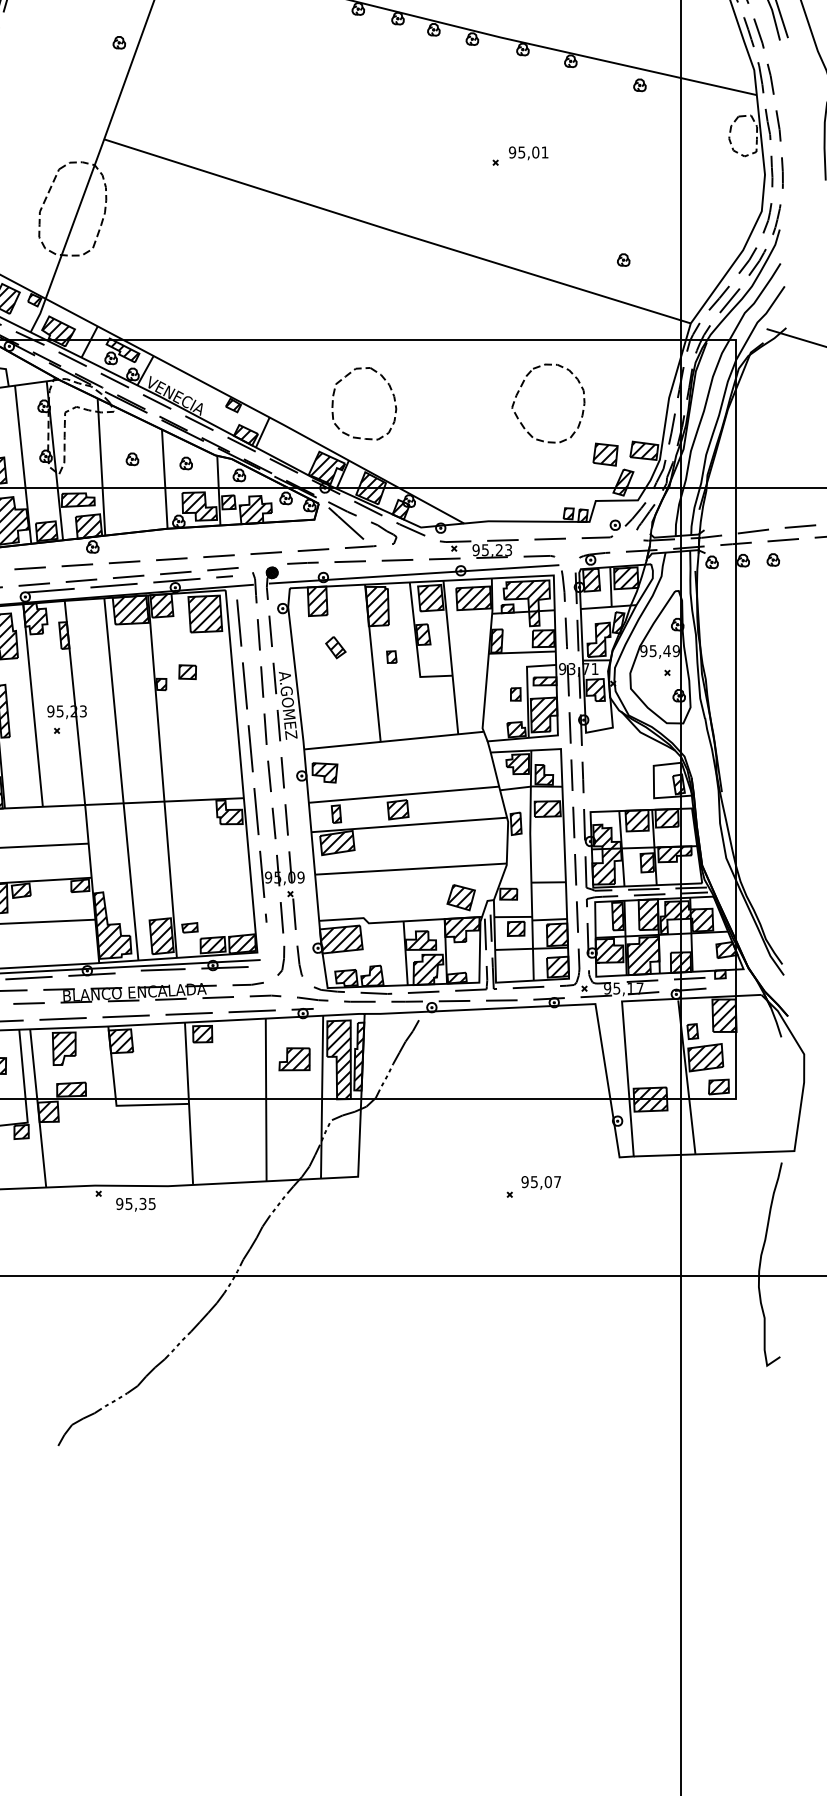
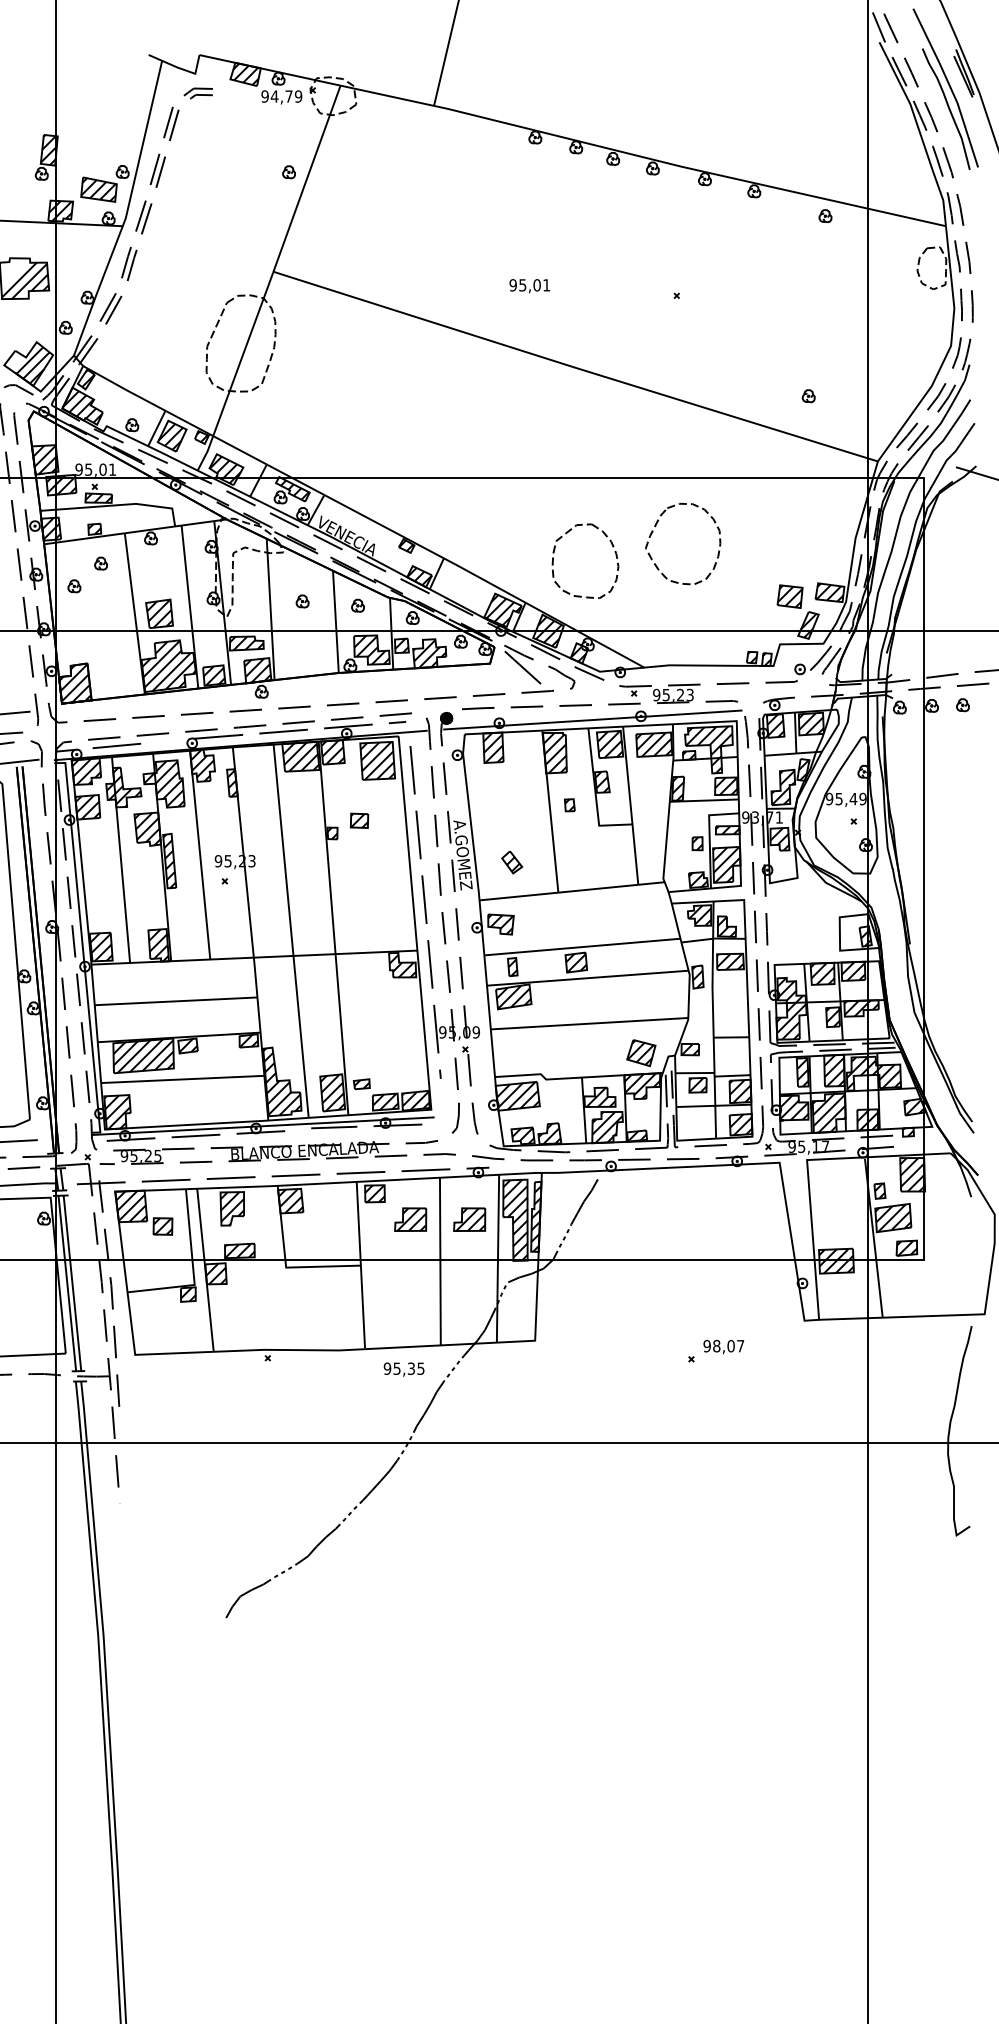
text: (528, 153) -> (529, 286), moved
part: (523, 384) -> (657, 524), moved
part: (390, 390) -> (612, 547), moved
part: (336, 647) -> (512, 862), moved
part: (237, 1059) -> (410, 1219), added
text: (534, 1182) -> (716, 1346), 95,07 -> 98,07
text: (135, 1204) -> (403, 1369), moved

